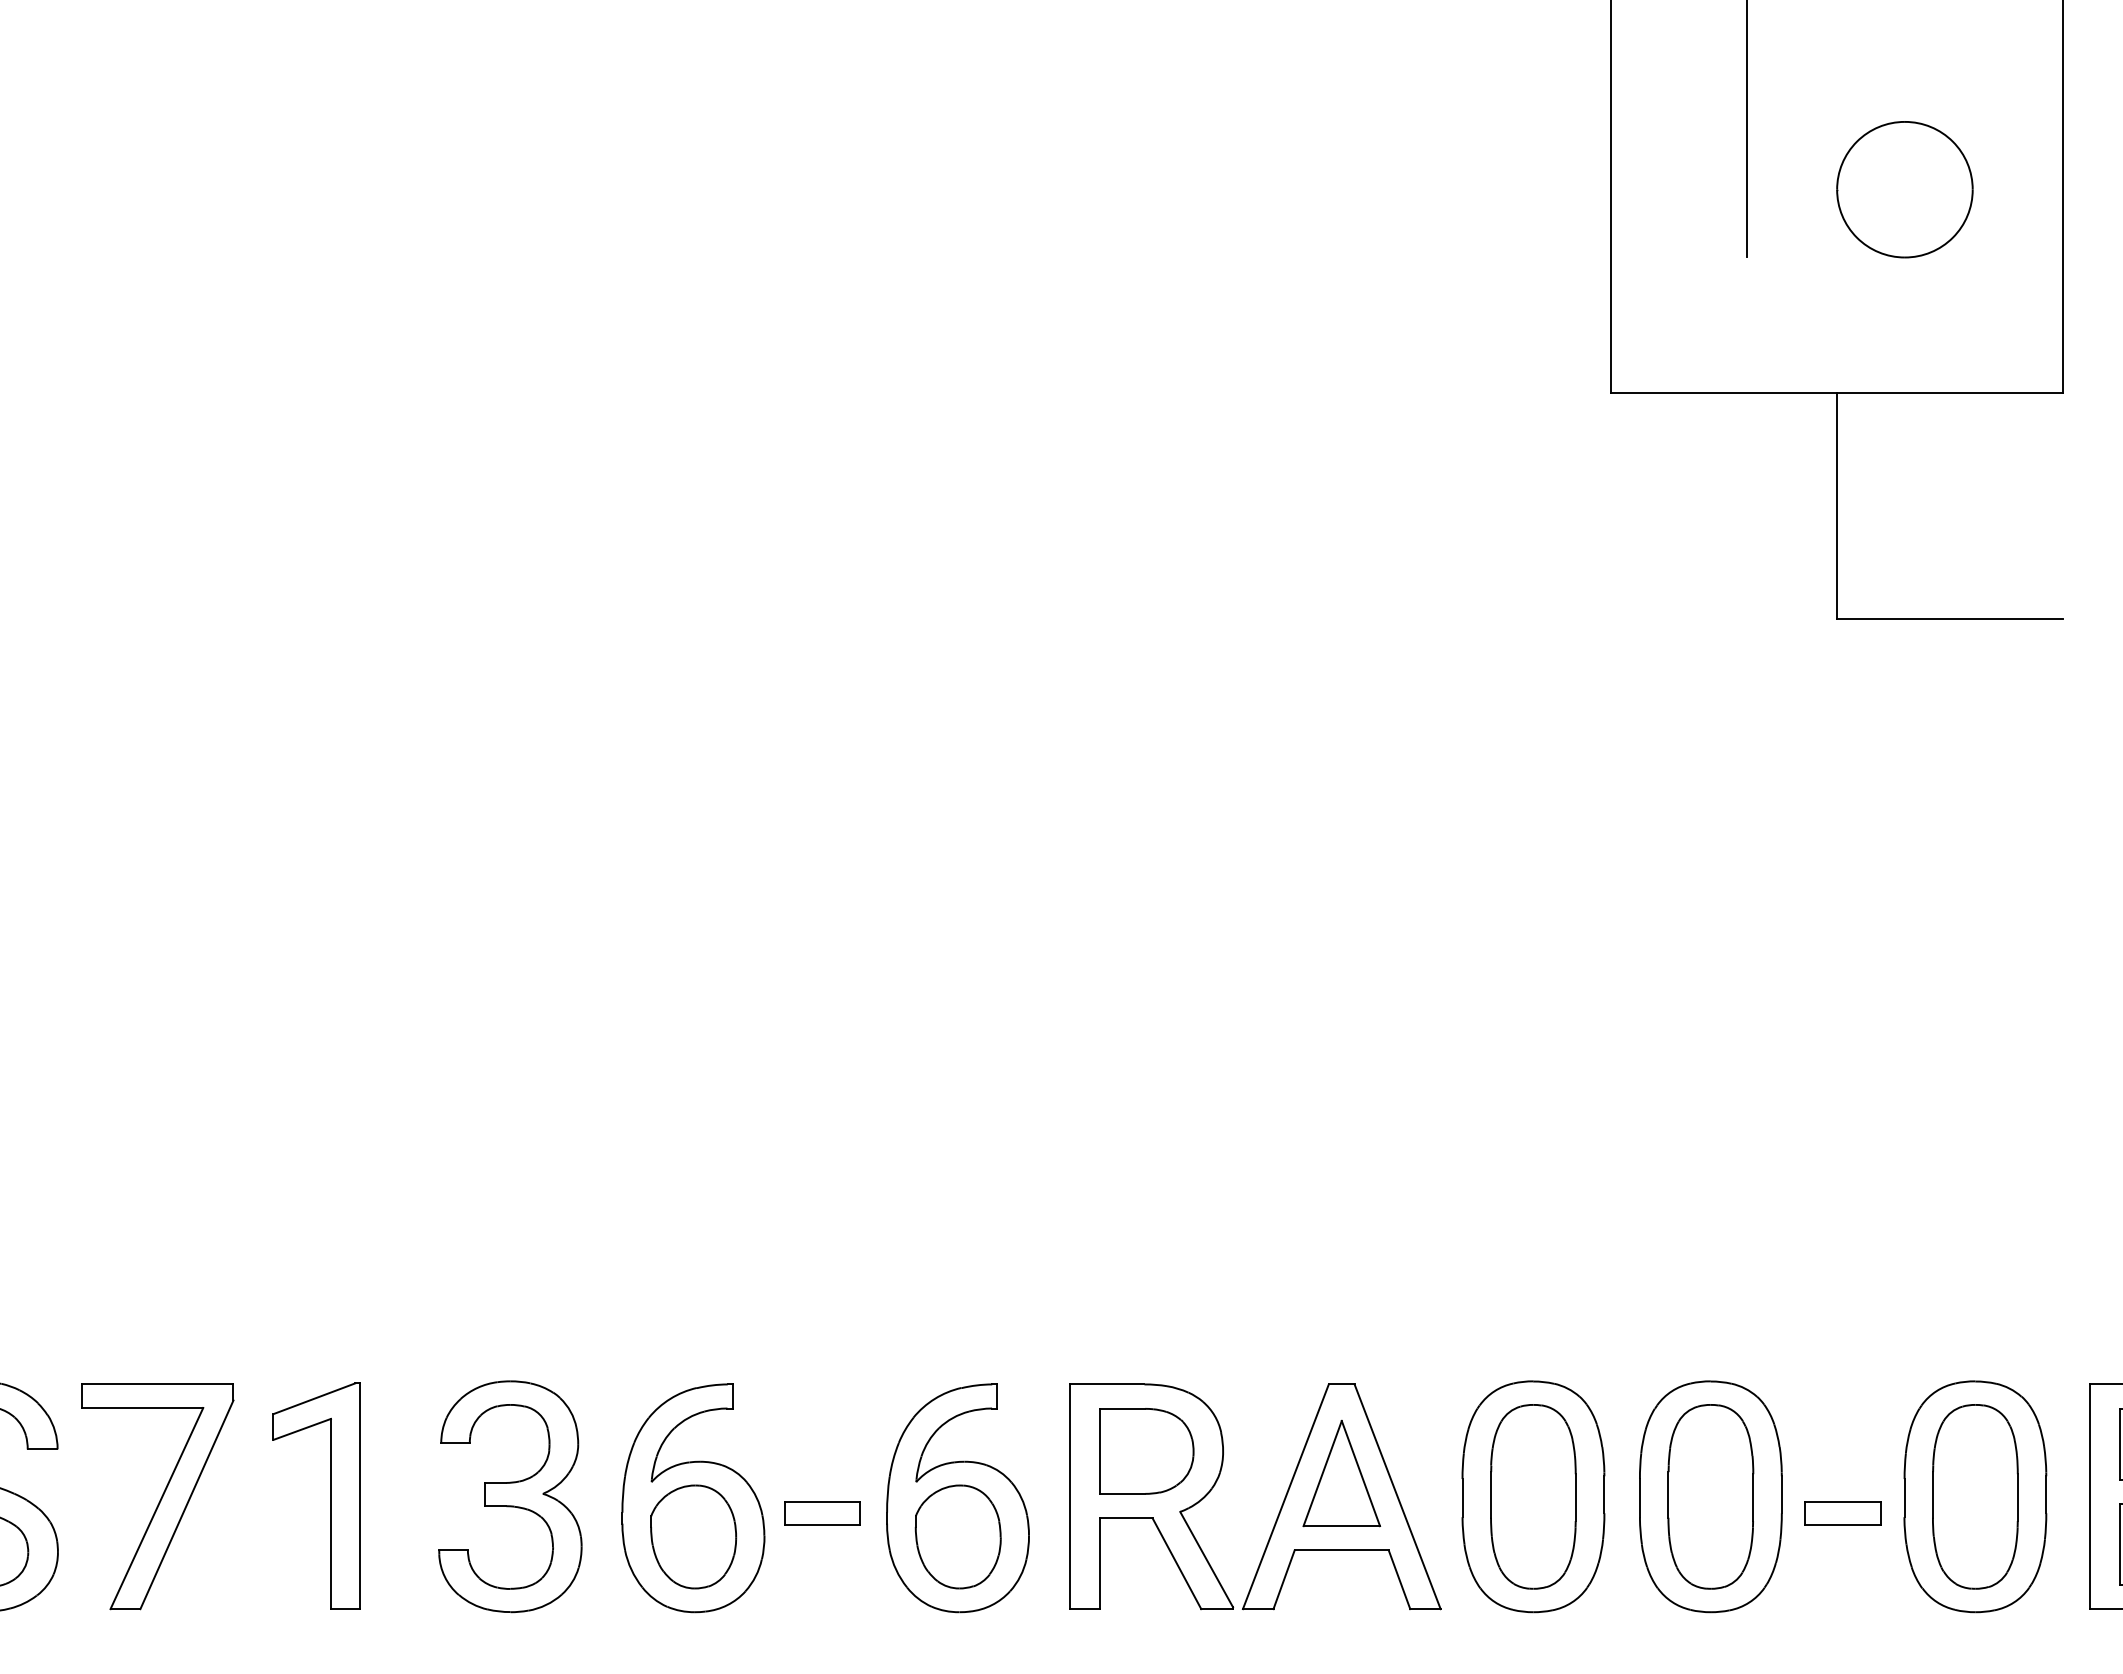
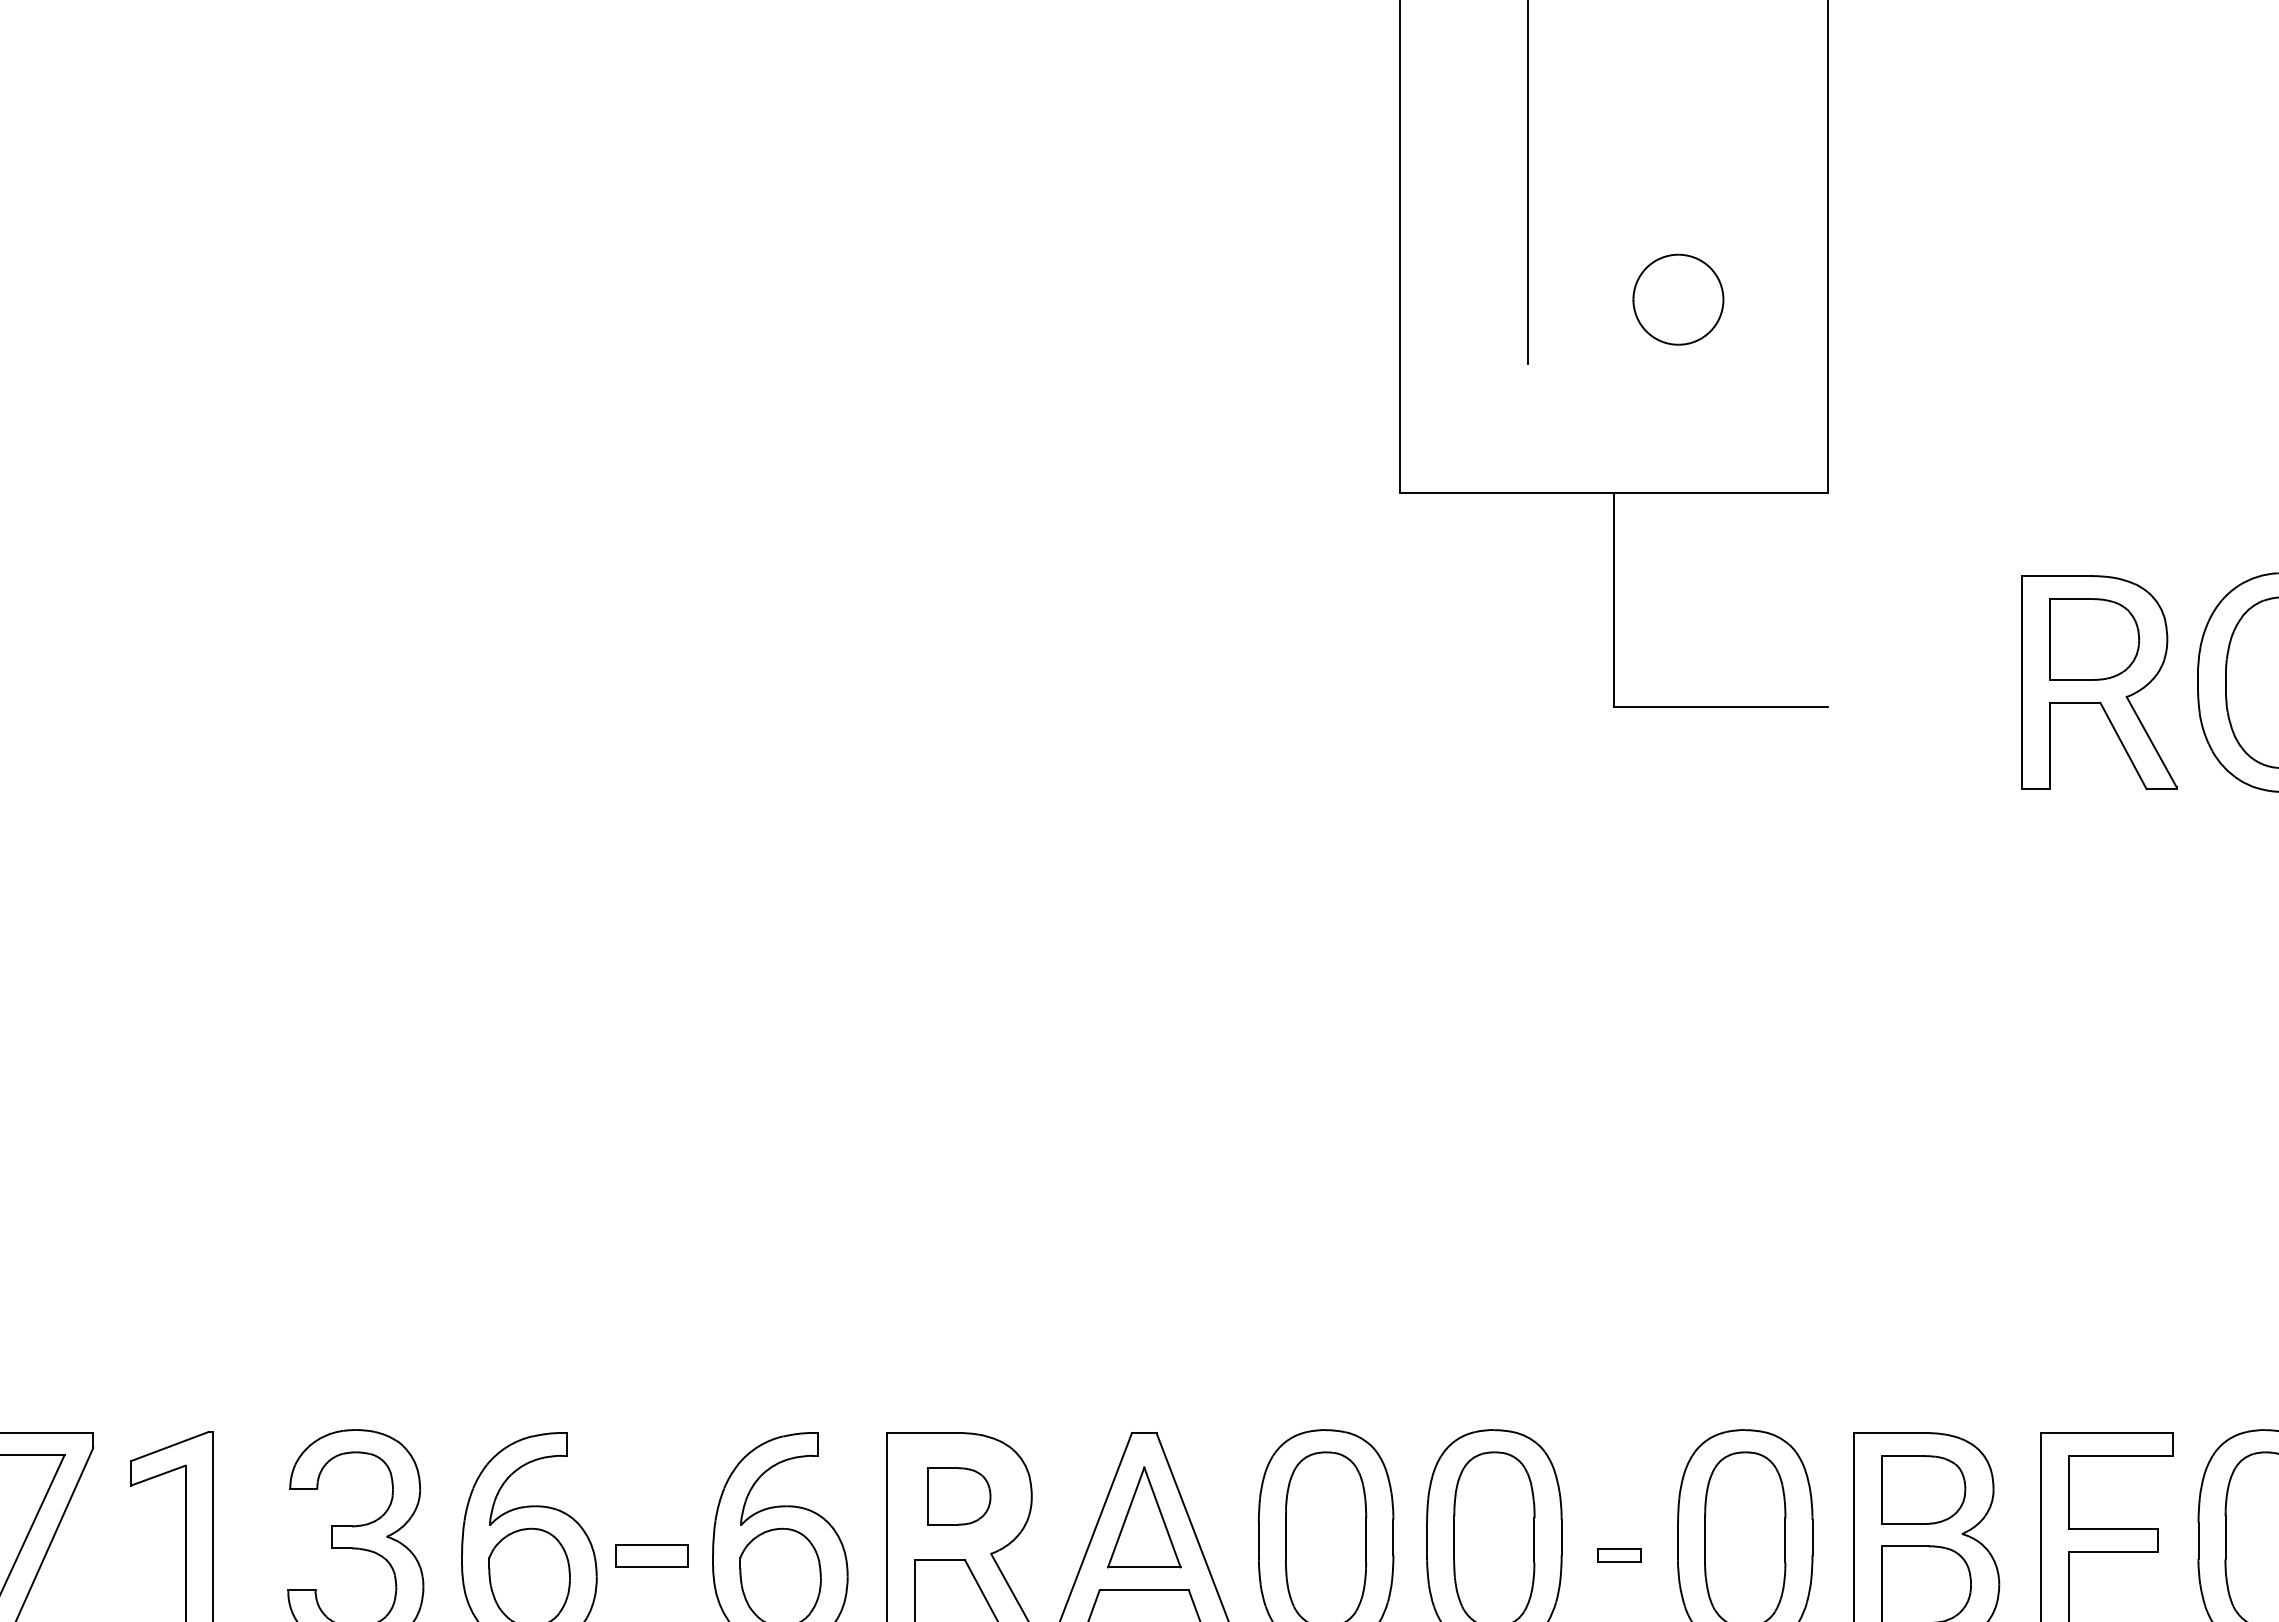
part: (1905, 189) -> (1678, 299), size x0.7
part: (1146, 1451) -> (959, 1496), size x0.7
part: (1842, 1513) -> (1619, 1555), size x0.6

